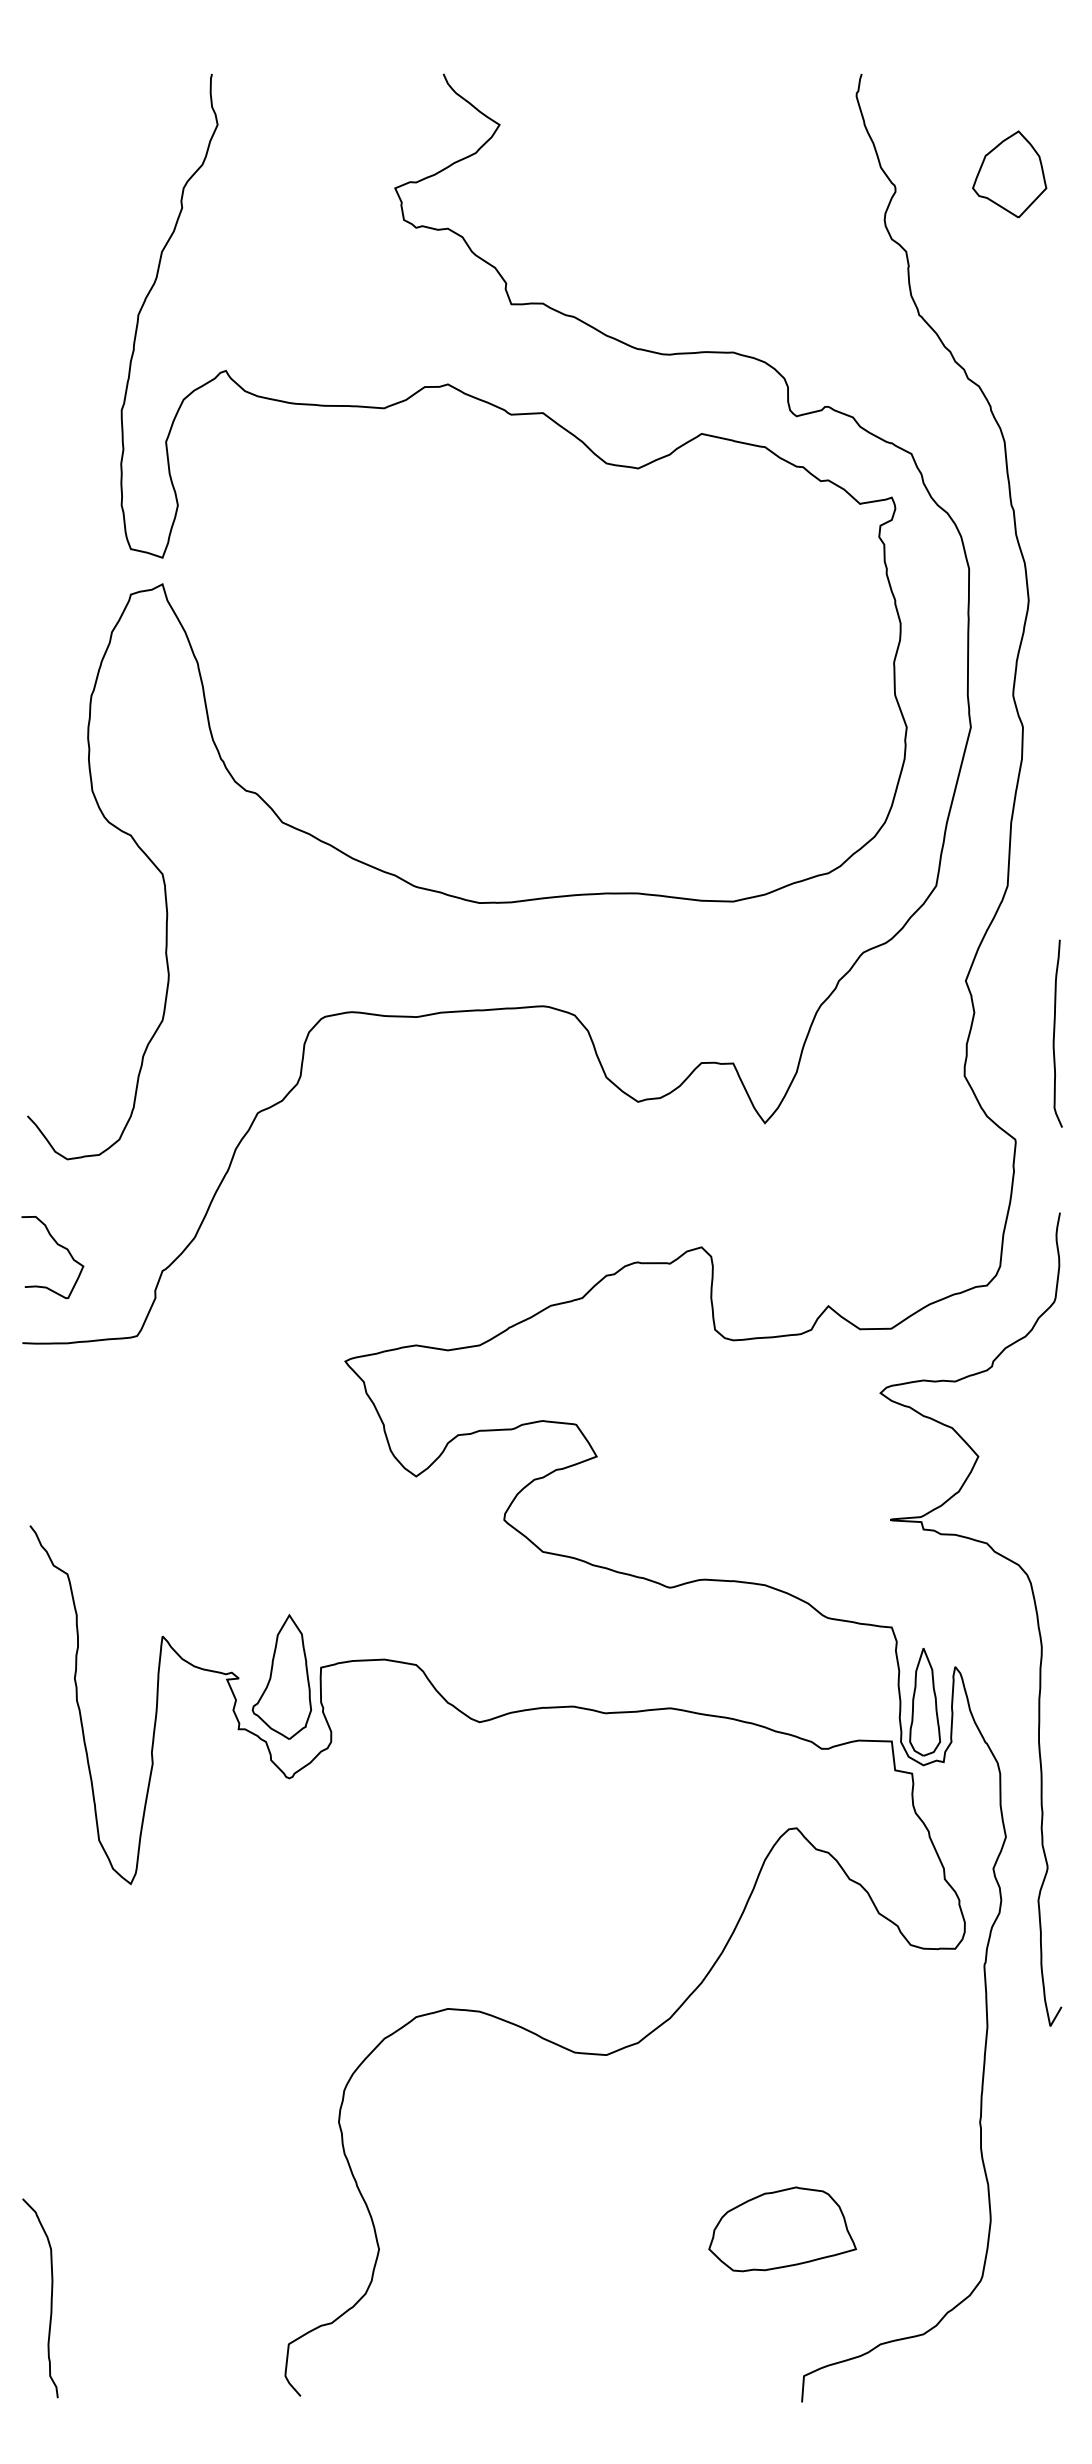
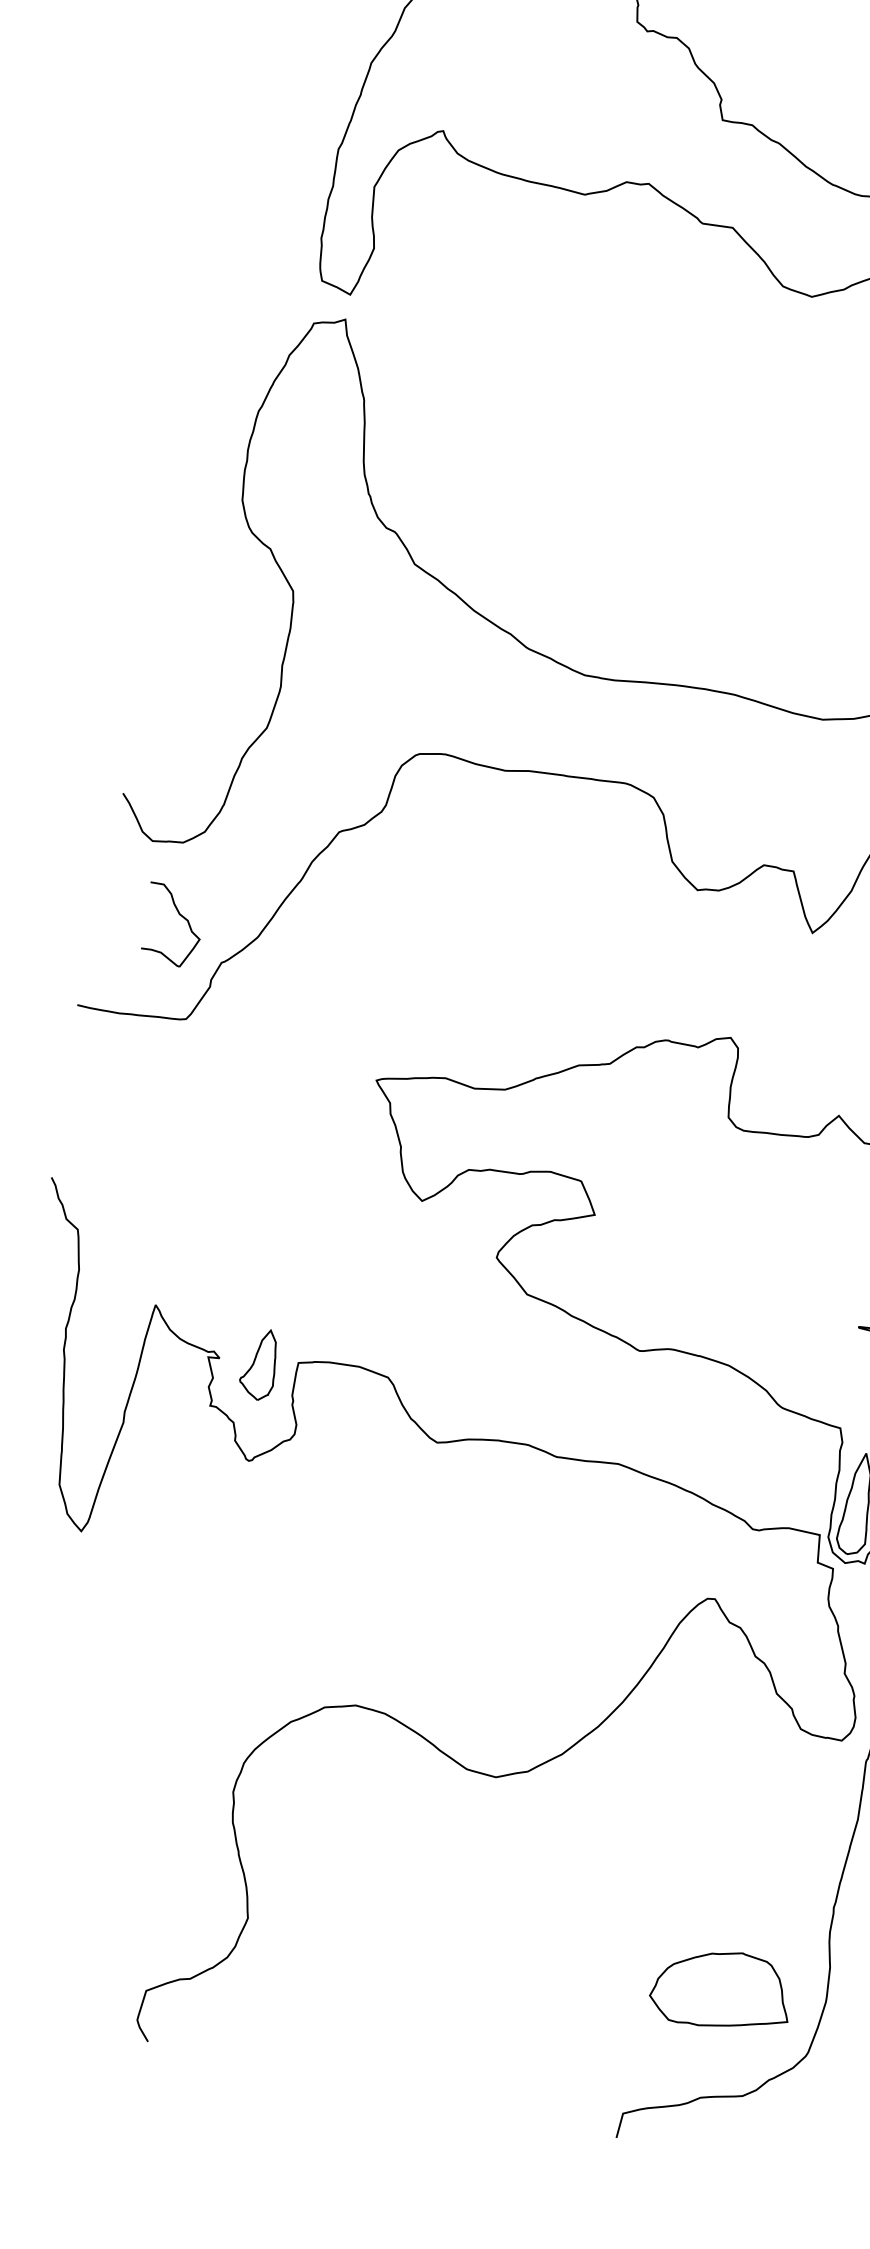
curve: (57, 1245) -> (179, 915), moved
part: (281, 1676) -> (259, 1364), size x0.6
part: (782, 2229) -> (722, 1990), moved

